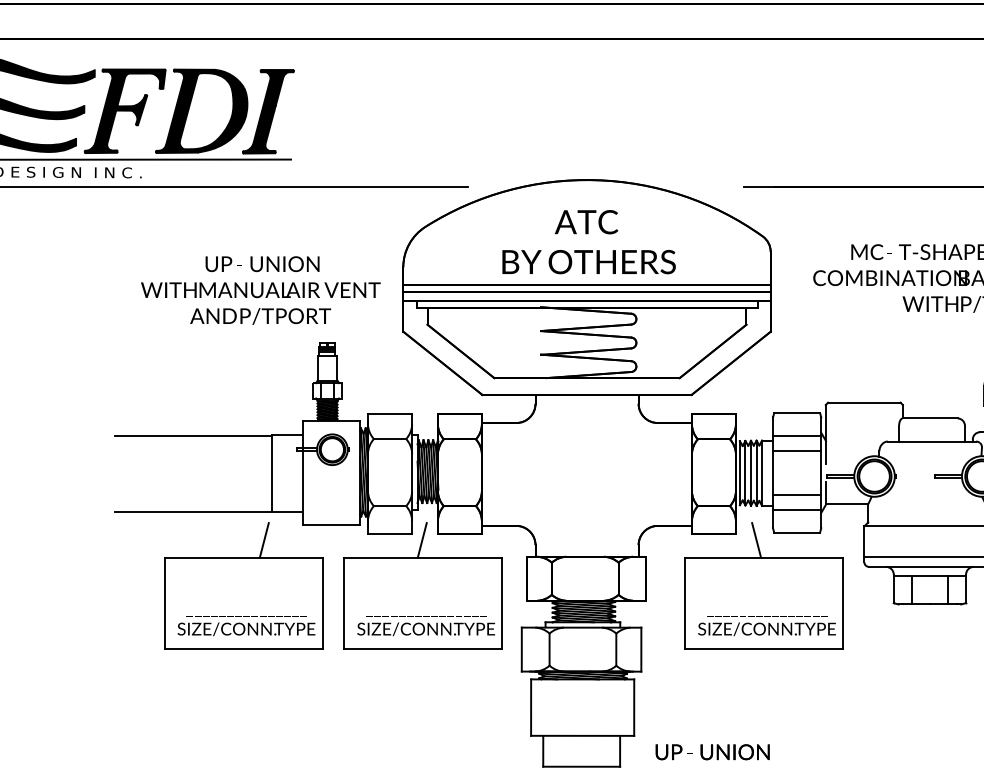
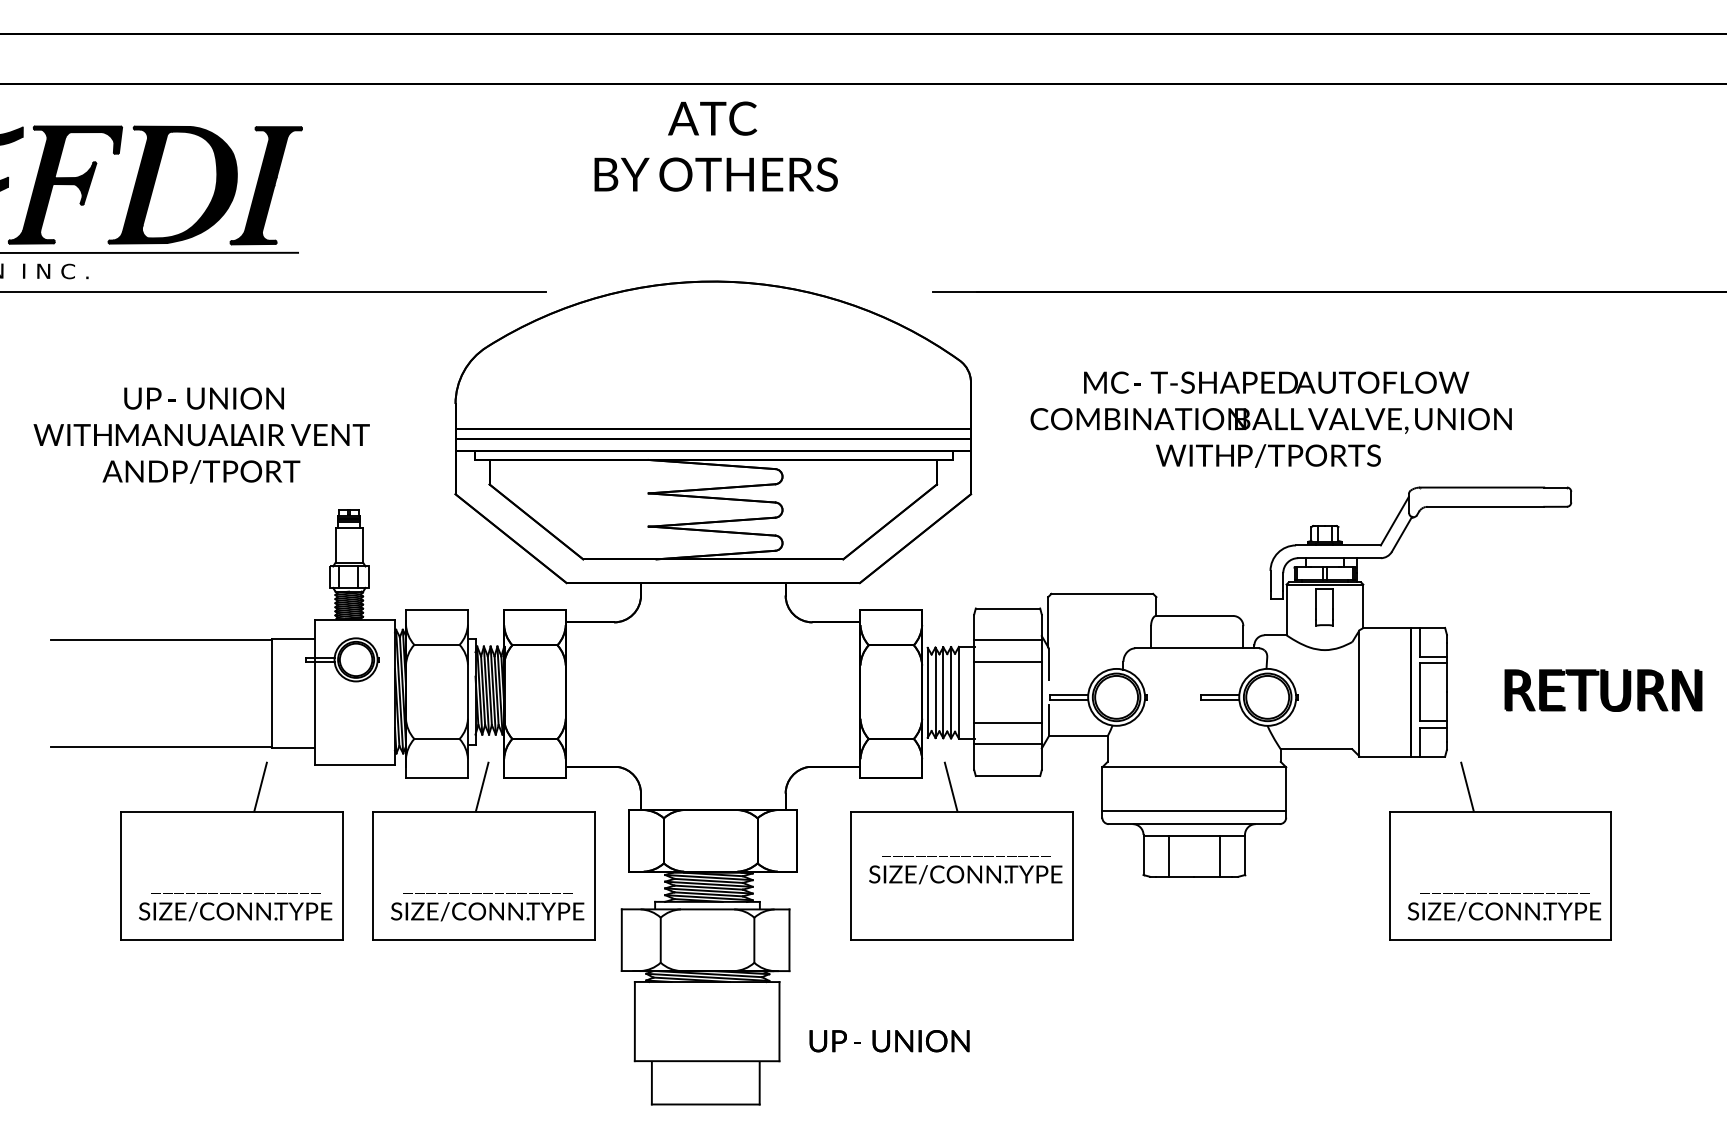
text: (588, 242) -> (715, 146), moved
text: (260, 290) -> (201, 435), moved
text: (766, 626) -> (965, 870), moved
text: (712, 752) -> (889, 1041), moved

